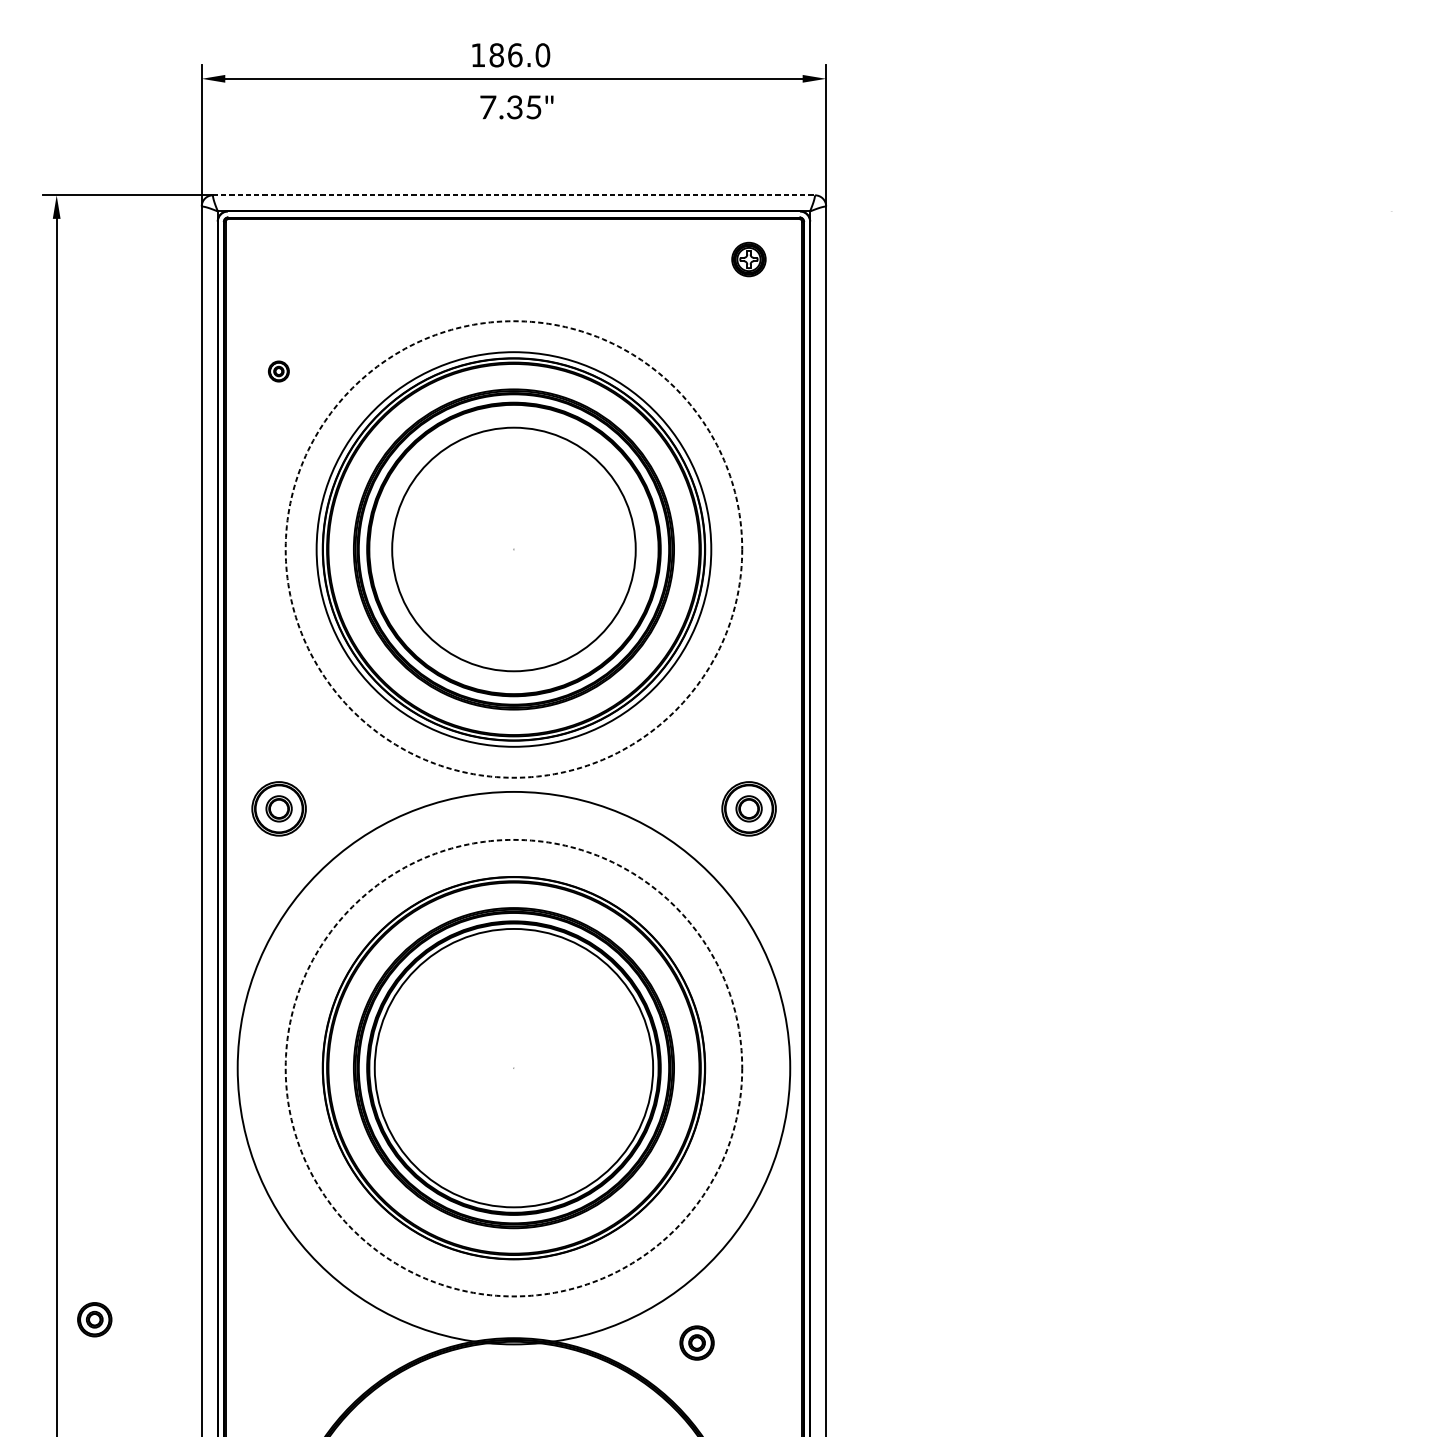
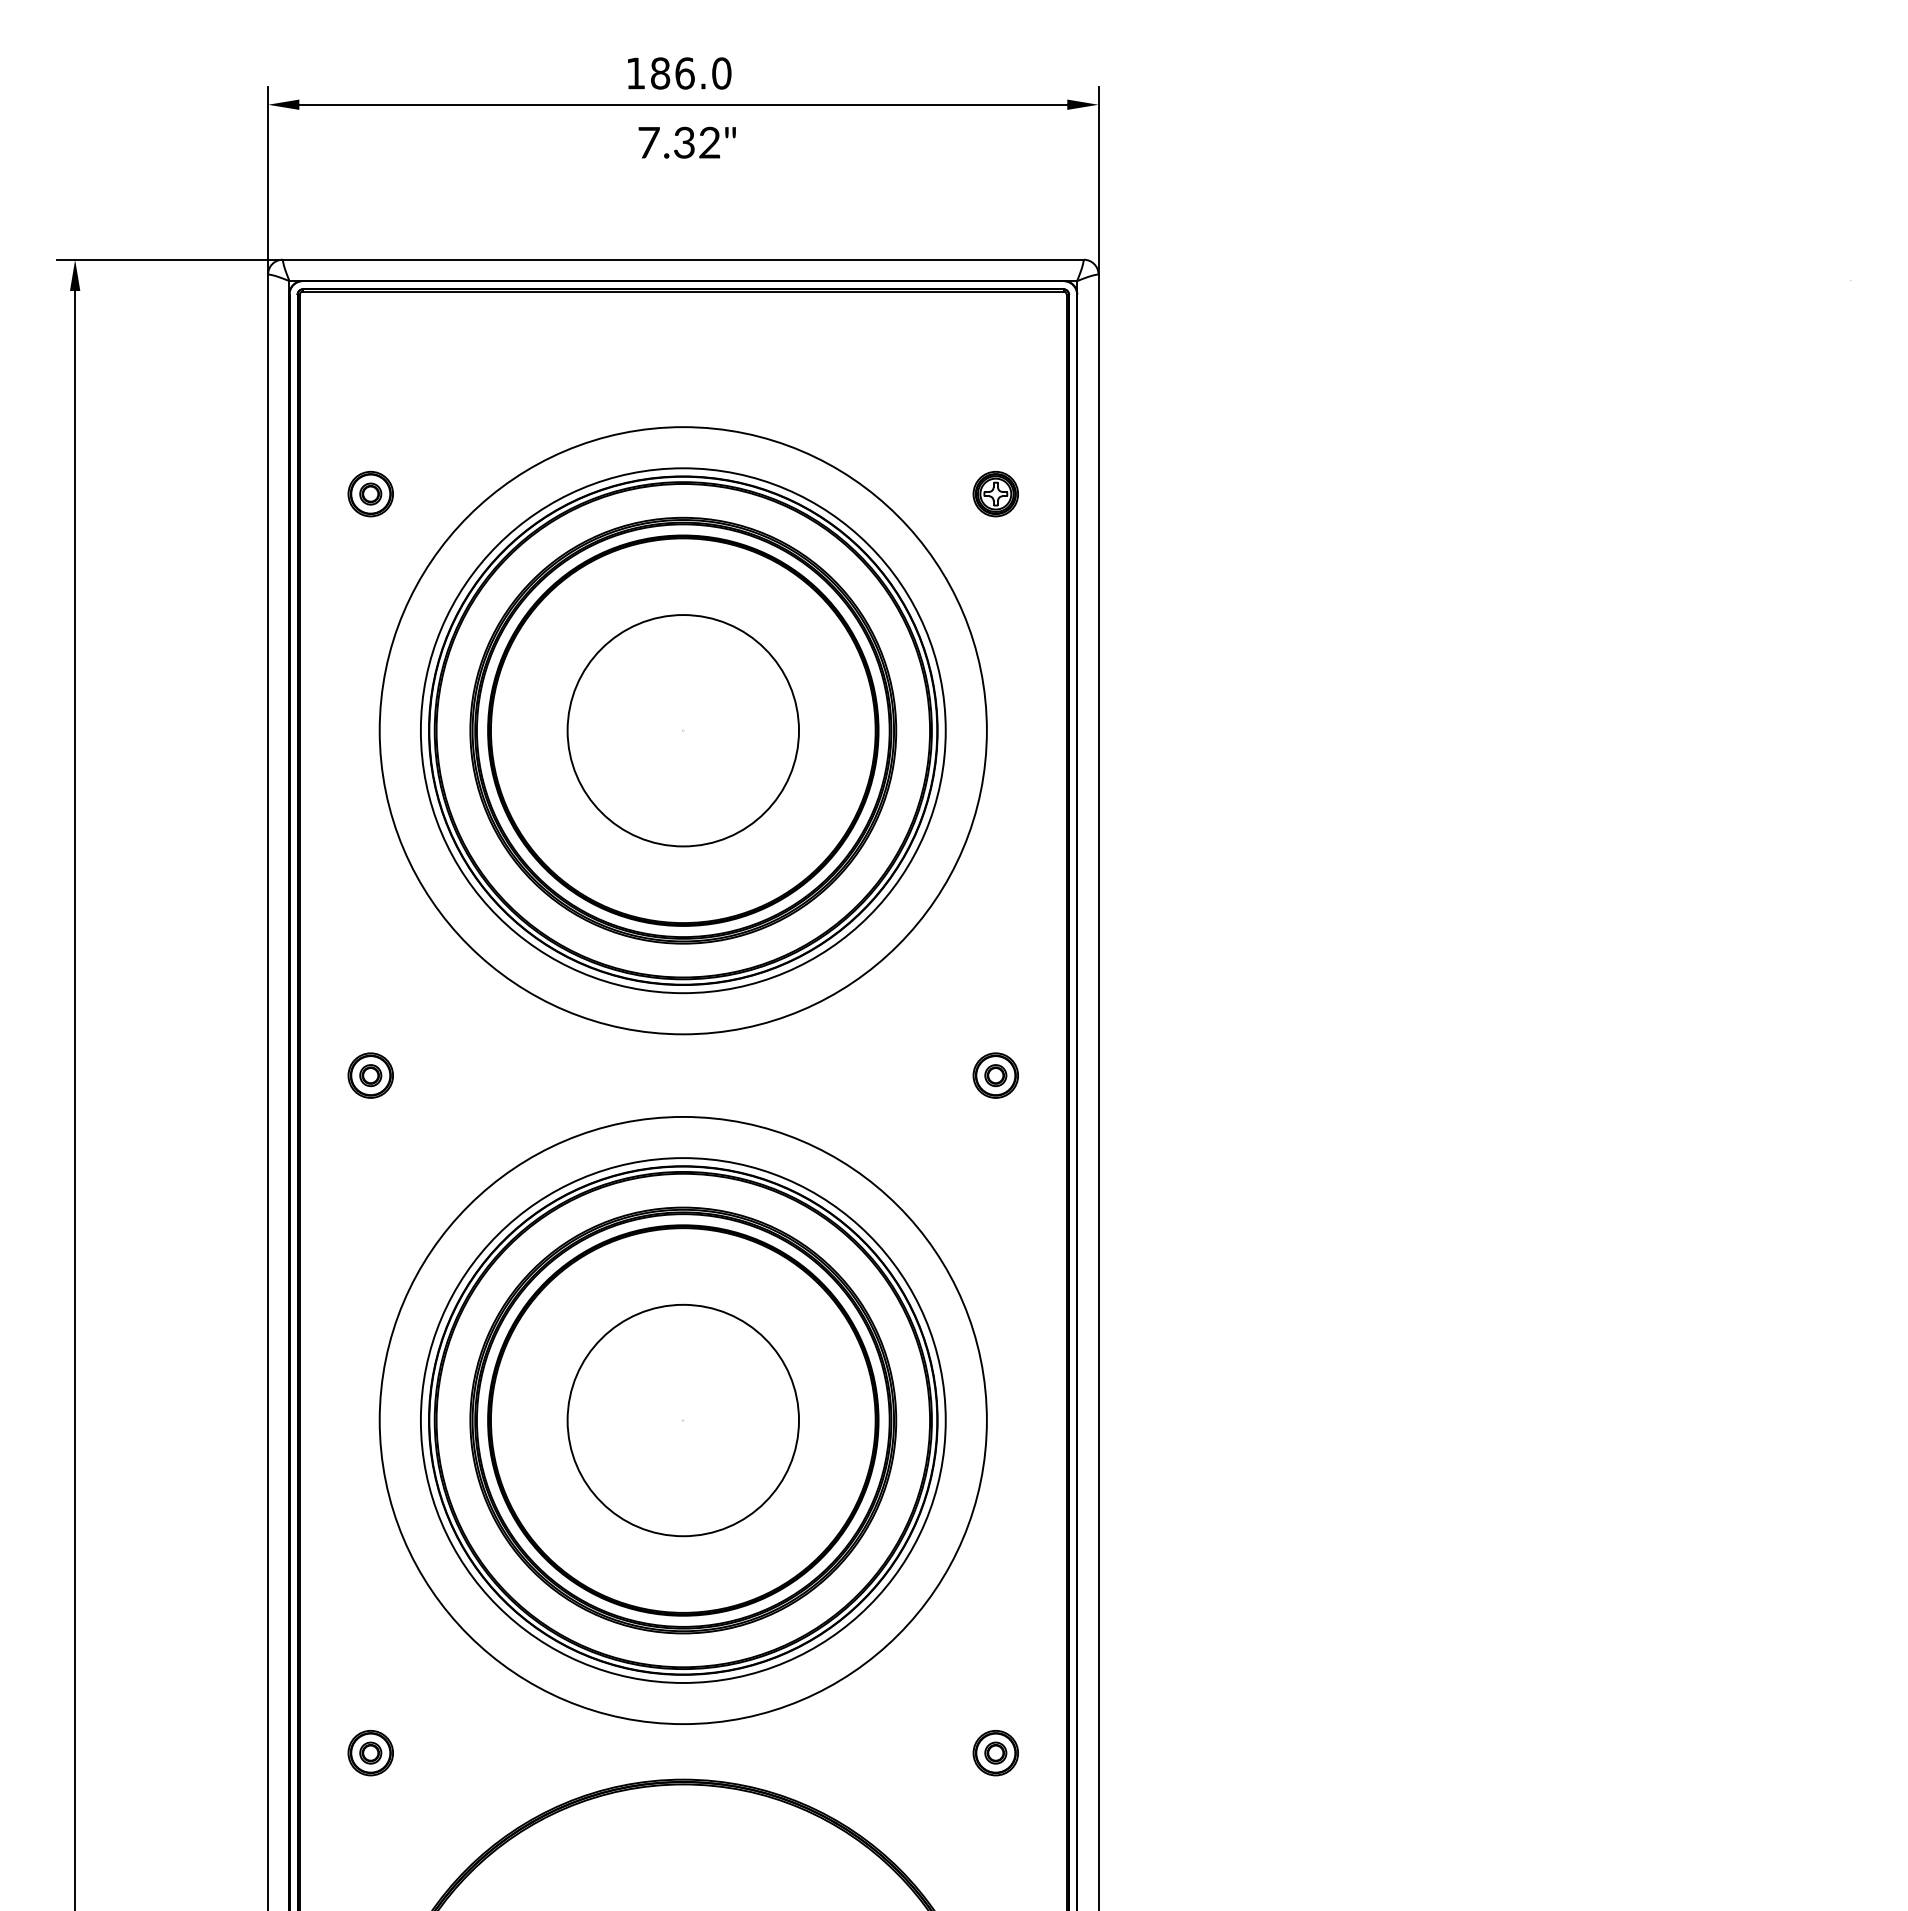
text: (533, 107) -> (709, 142), 7.35" -> 7.32"
line: (514, 195) -> (683, 259), dashed -> solid
part: (748, 259) -> (995, 494), moved
part: (278, 371) -> (370, 493), size x1.67
circle: (513, 549) -> (682, 730), dashed -> solid
circle: (514, 549) -> (683, 730), size x0.71
part: (278, 808) -> (370, 1075), size x0.62
part: (748, 808) -> (995, 1075), size x0.62
circle: (513, 1068) -> (682, 1420), dashed -> solid
circle: (513, 1068) -> (682, 1420), size x0.71
circle: (514, 1068) -> (683, 1420), size x0.62
part: (94, 1320) -> (370, 1753), moved
part: (696, 1343) -> (995, 1753), moved

